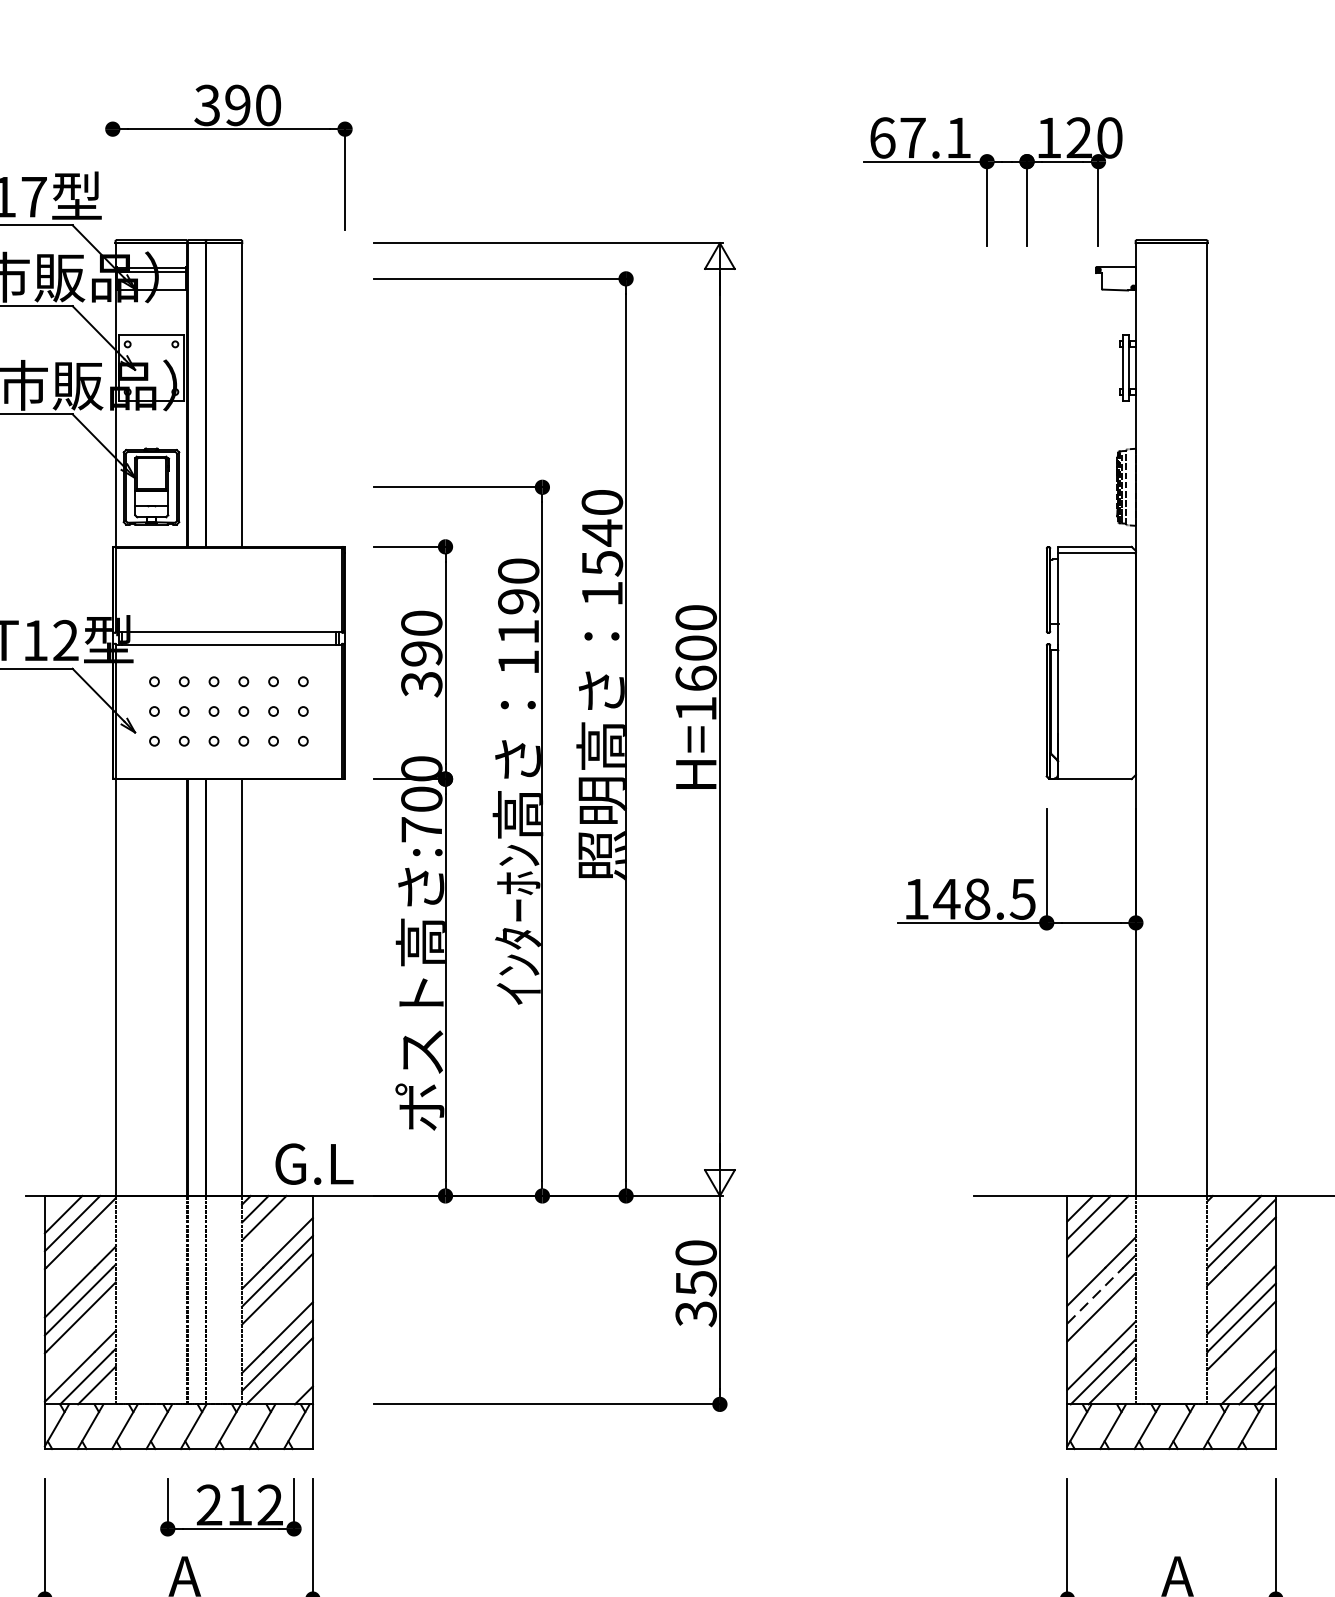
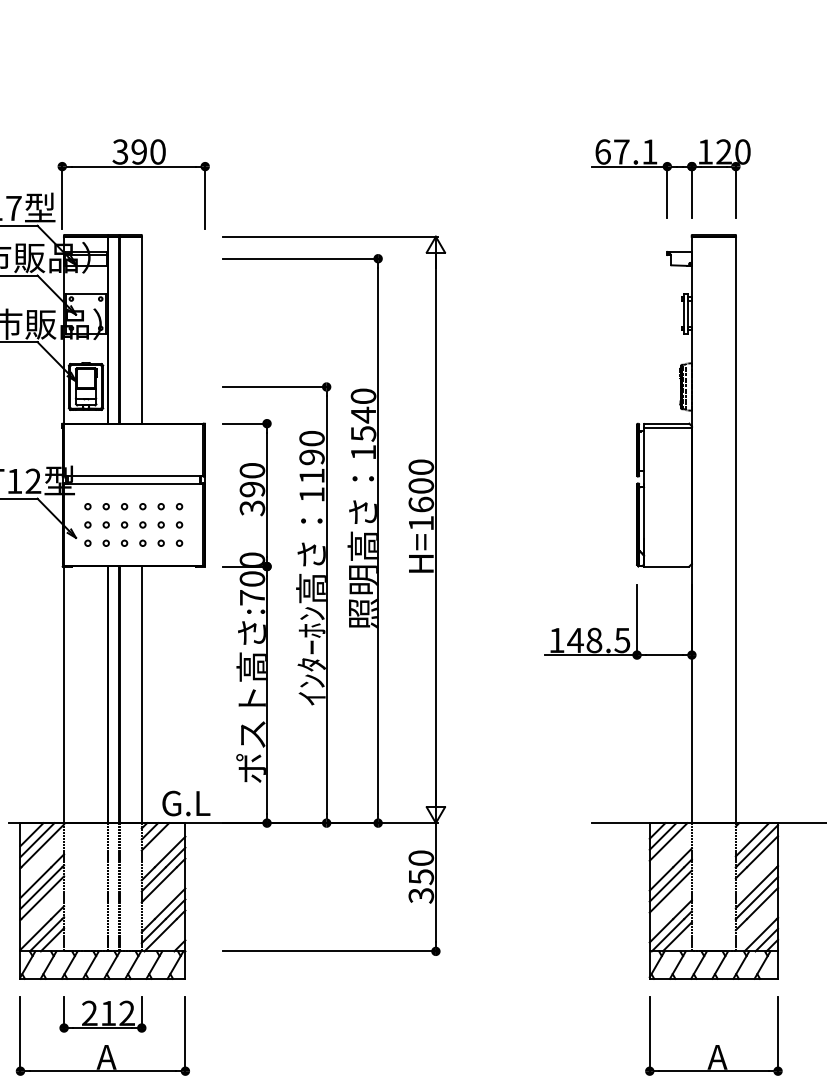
line: (113, 177) -> (62, 196), added
part: (992, 181) -> (670, 178), moved
line: (1096, 1295) -> (667, 884), dashed -> solid
part: (230, 1506) -> (102, 1014), moved

